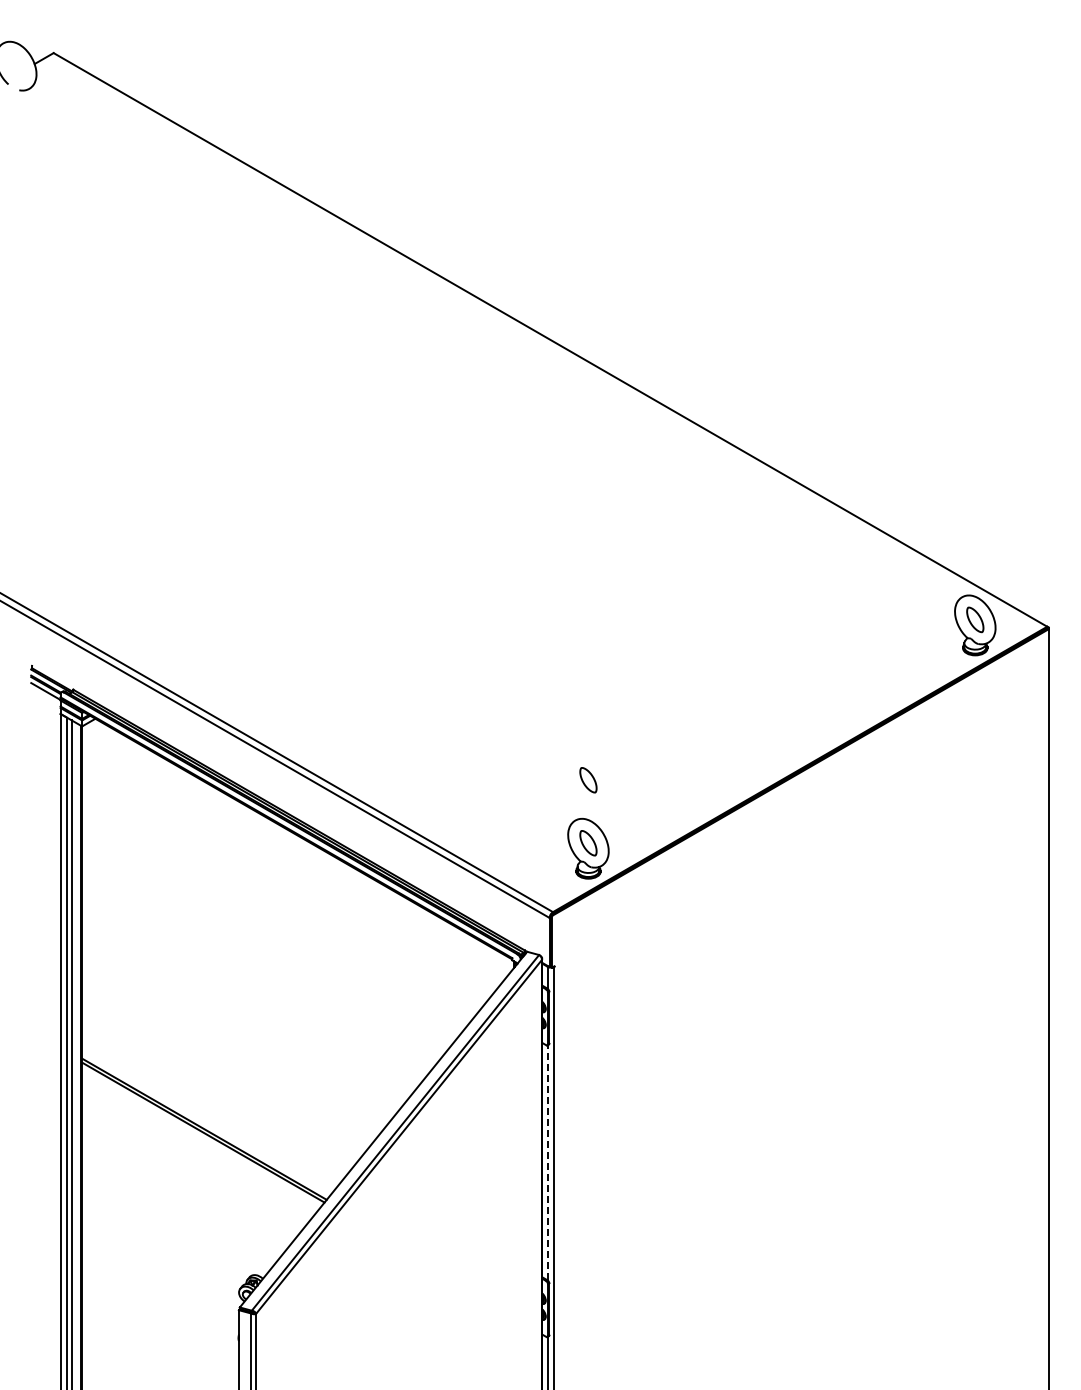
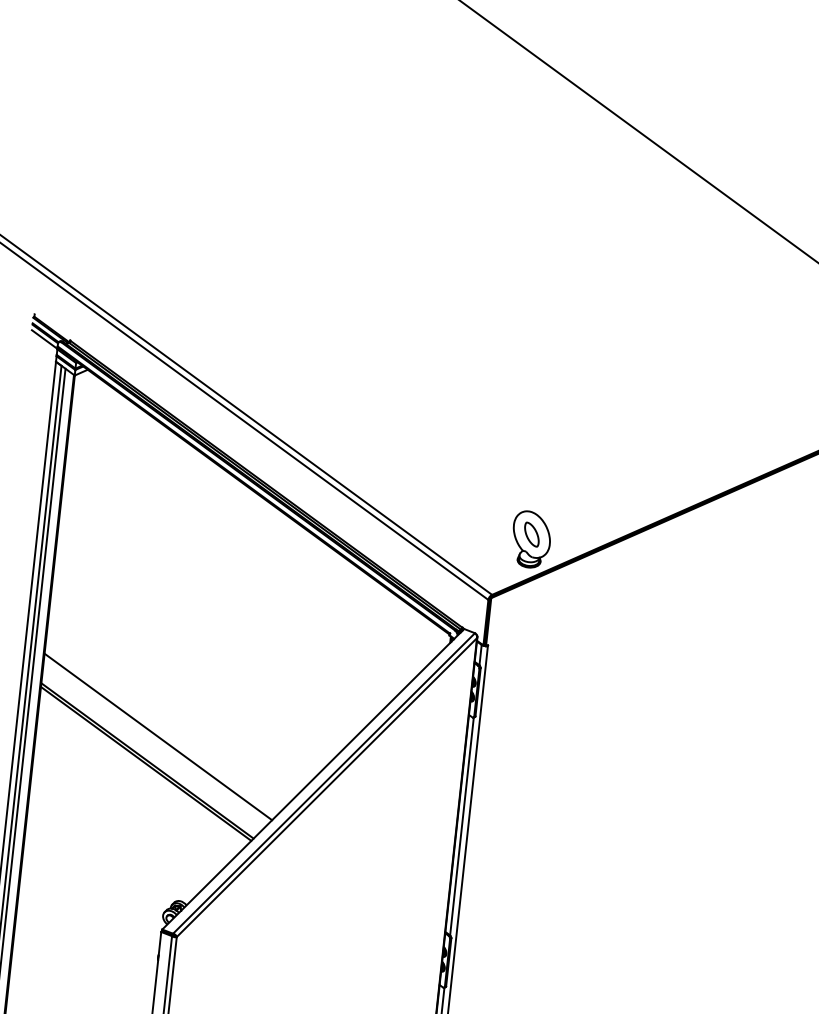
part: (588, 780) -> (538, 476), removed
line: (213, 1102) -> (158, 737), added
line: (547, 1162) -> (461, 826), dashed -> solid

